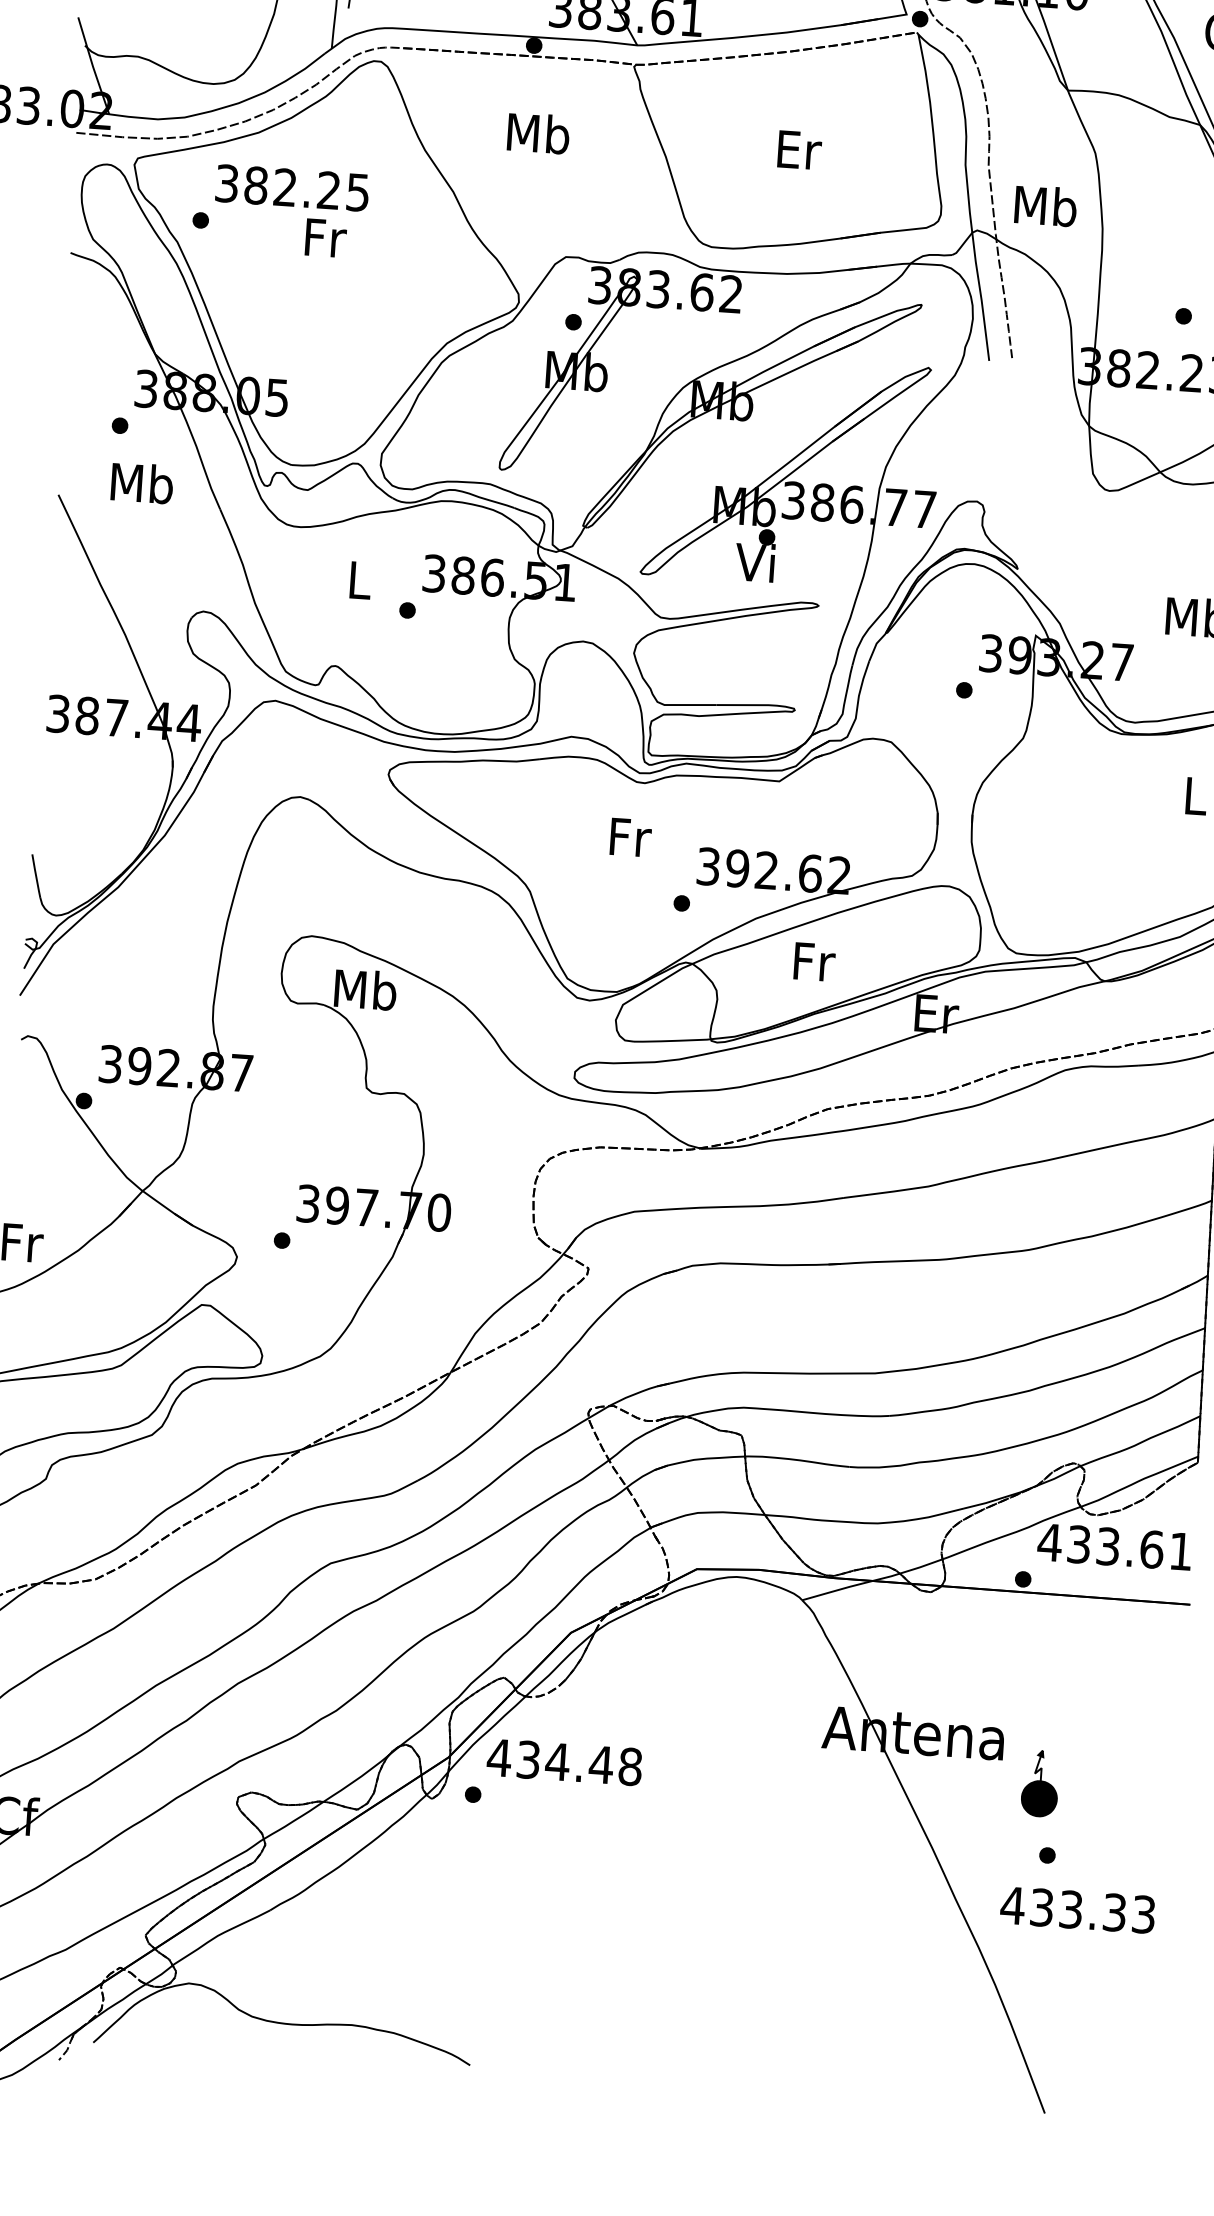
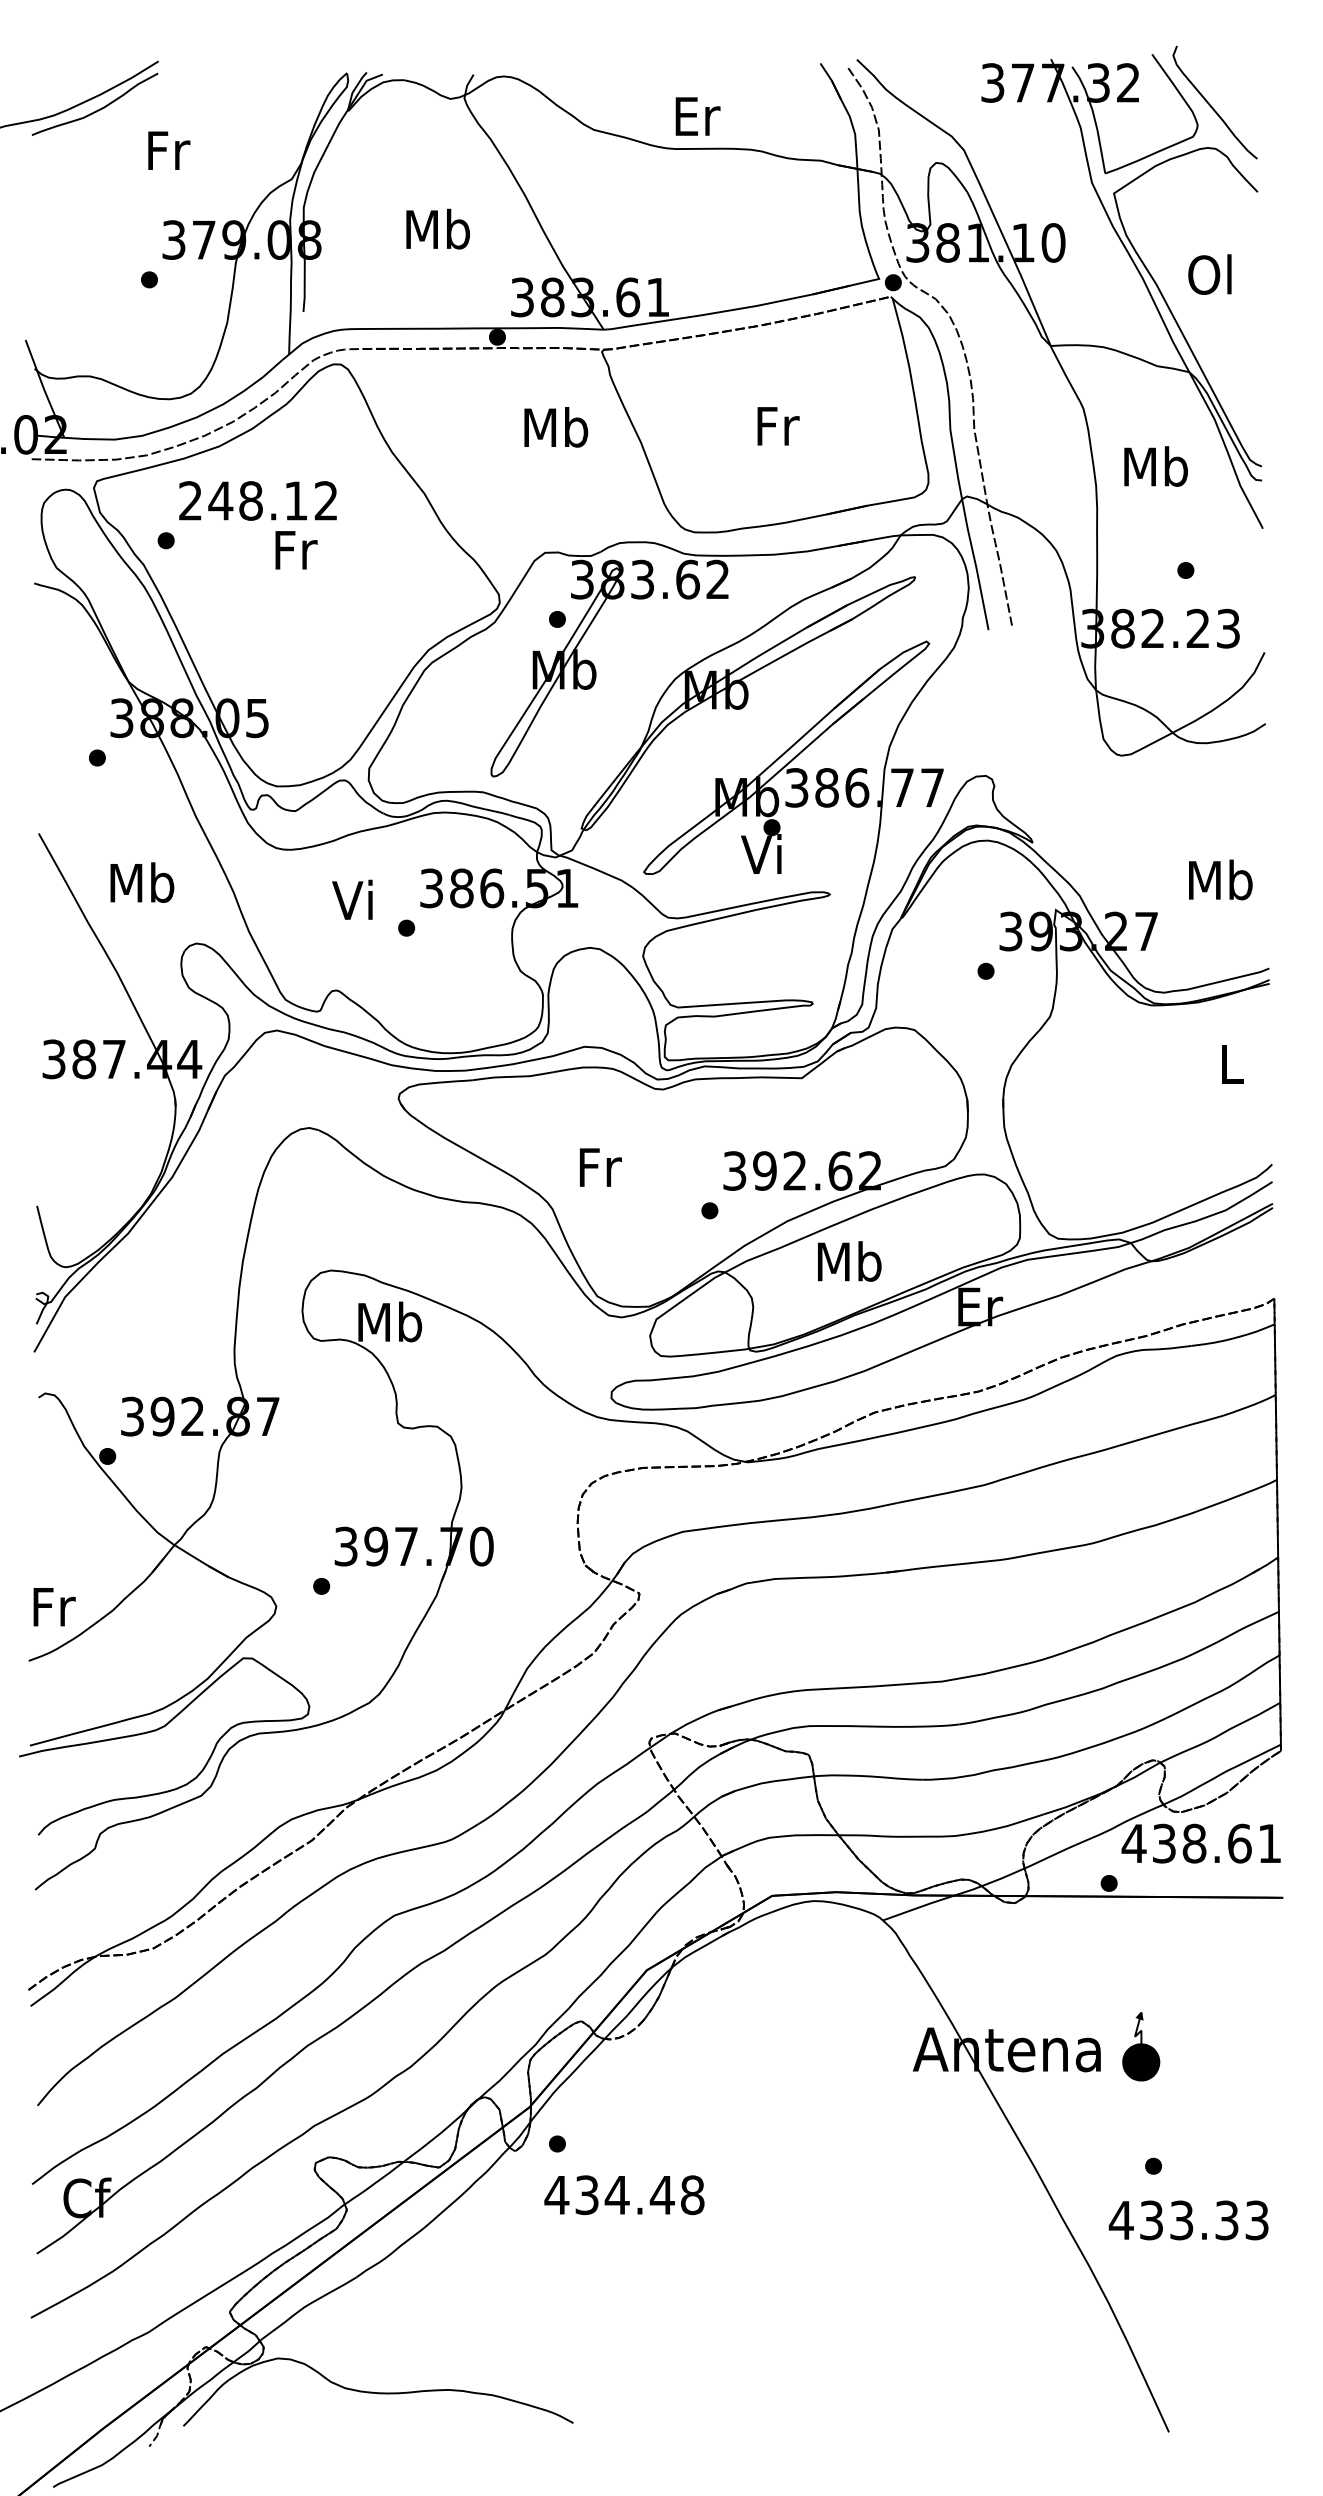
text: (538, 133) -> (556, 427), moved
text: (799, 150) -> (778, 426), Er -> Fr
text: (292, 187) -> (258, 500), 382.25 -> 248.12
text: (1045, 205) -> (1155, 466), moved
text: (142, 483) -> (142, 882), moved
text: (357, 579) -> (352, 899), L -> Vi
text: (630, 837) -> (600, 1167), moved
text: (813, 961) -> (849, 1261), Fr -> Mb
text: (1108, 1546) -> (1194, 1843), 433.61 -> 438.61
text: (564, 1762) -> (624, 2195), moved
part: (1040, 1783) -> (1141, 2046), moved

